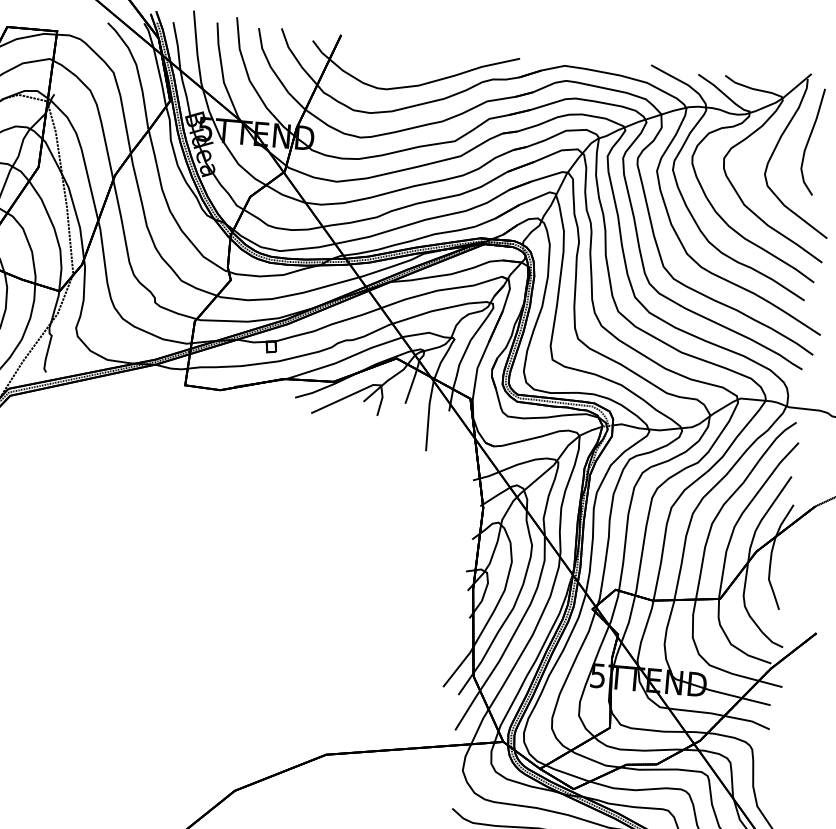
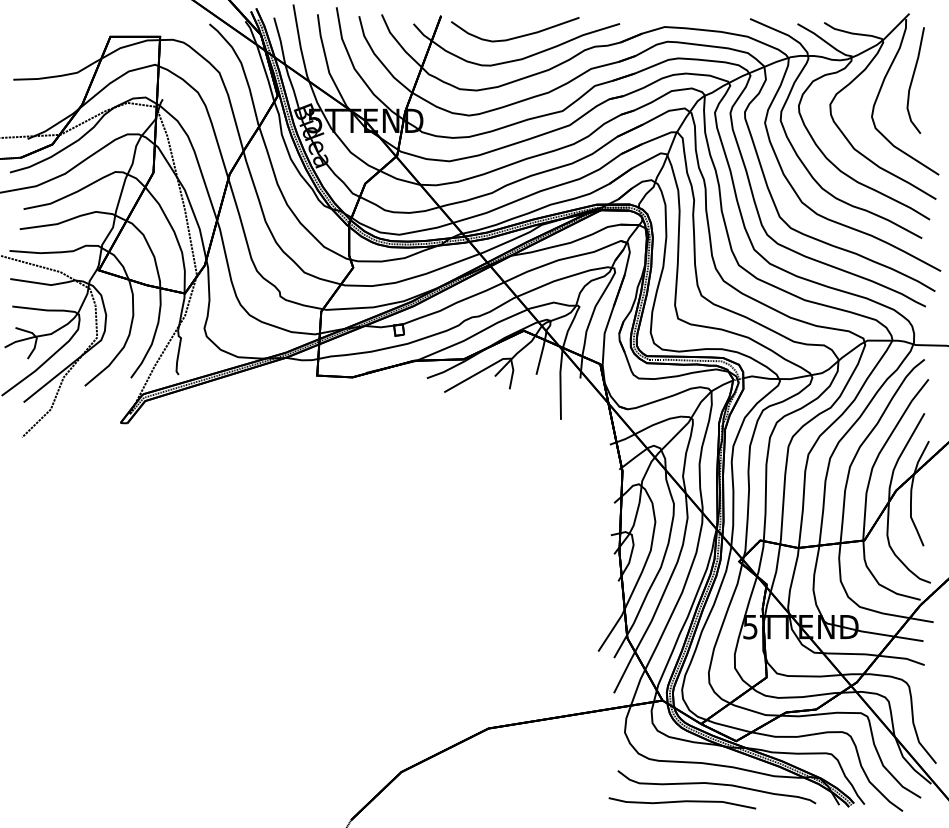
part: (415, 62) -> (516, 36), added

